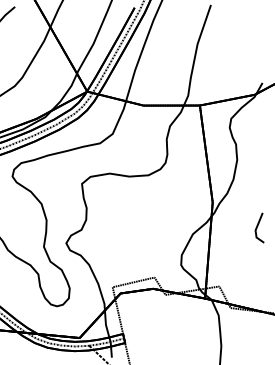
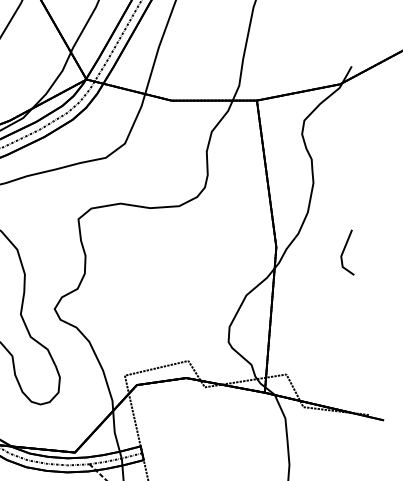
part: (259, 227) -> (347, 251), moved

